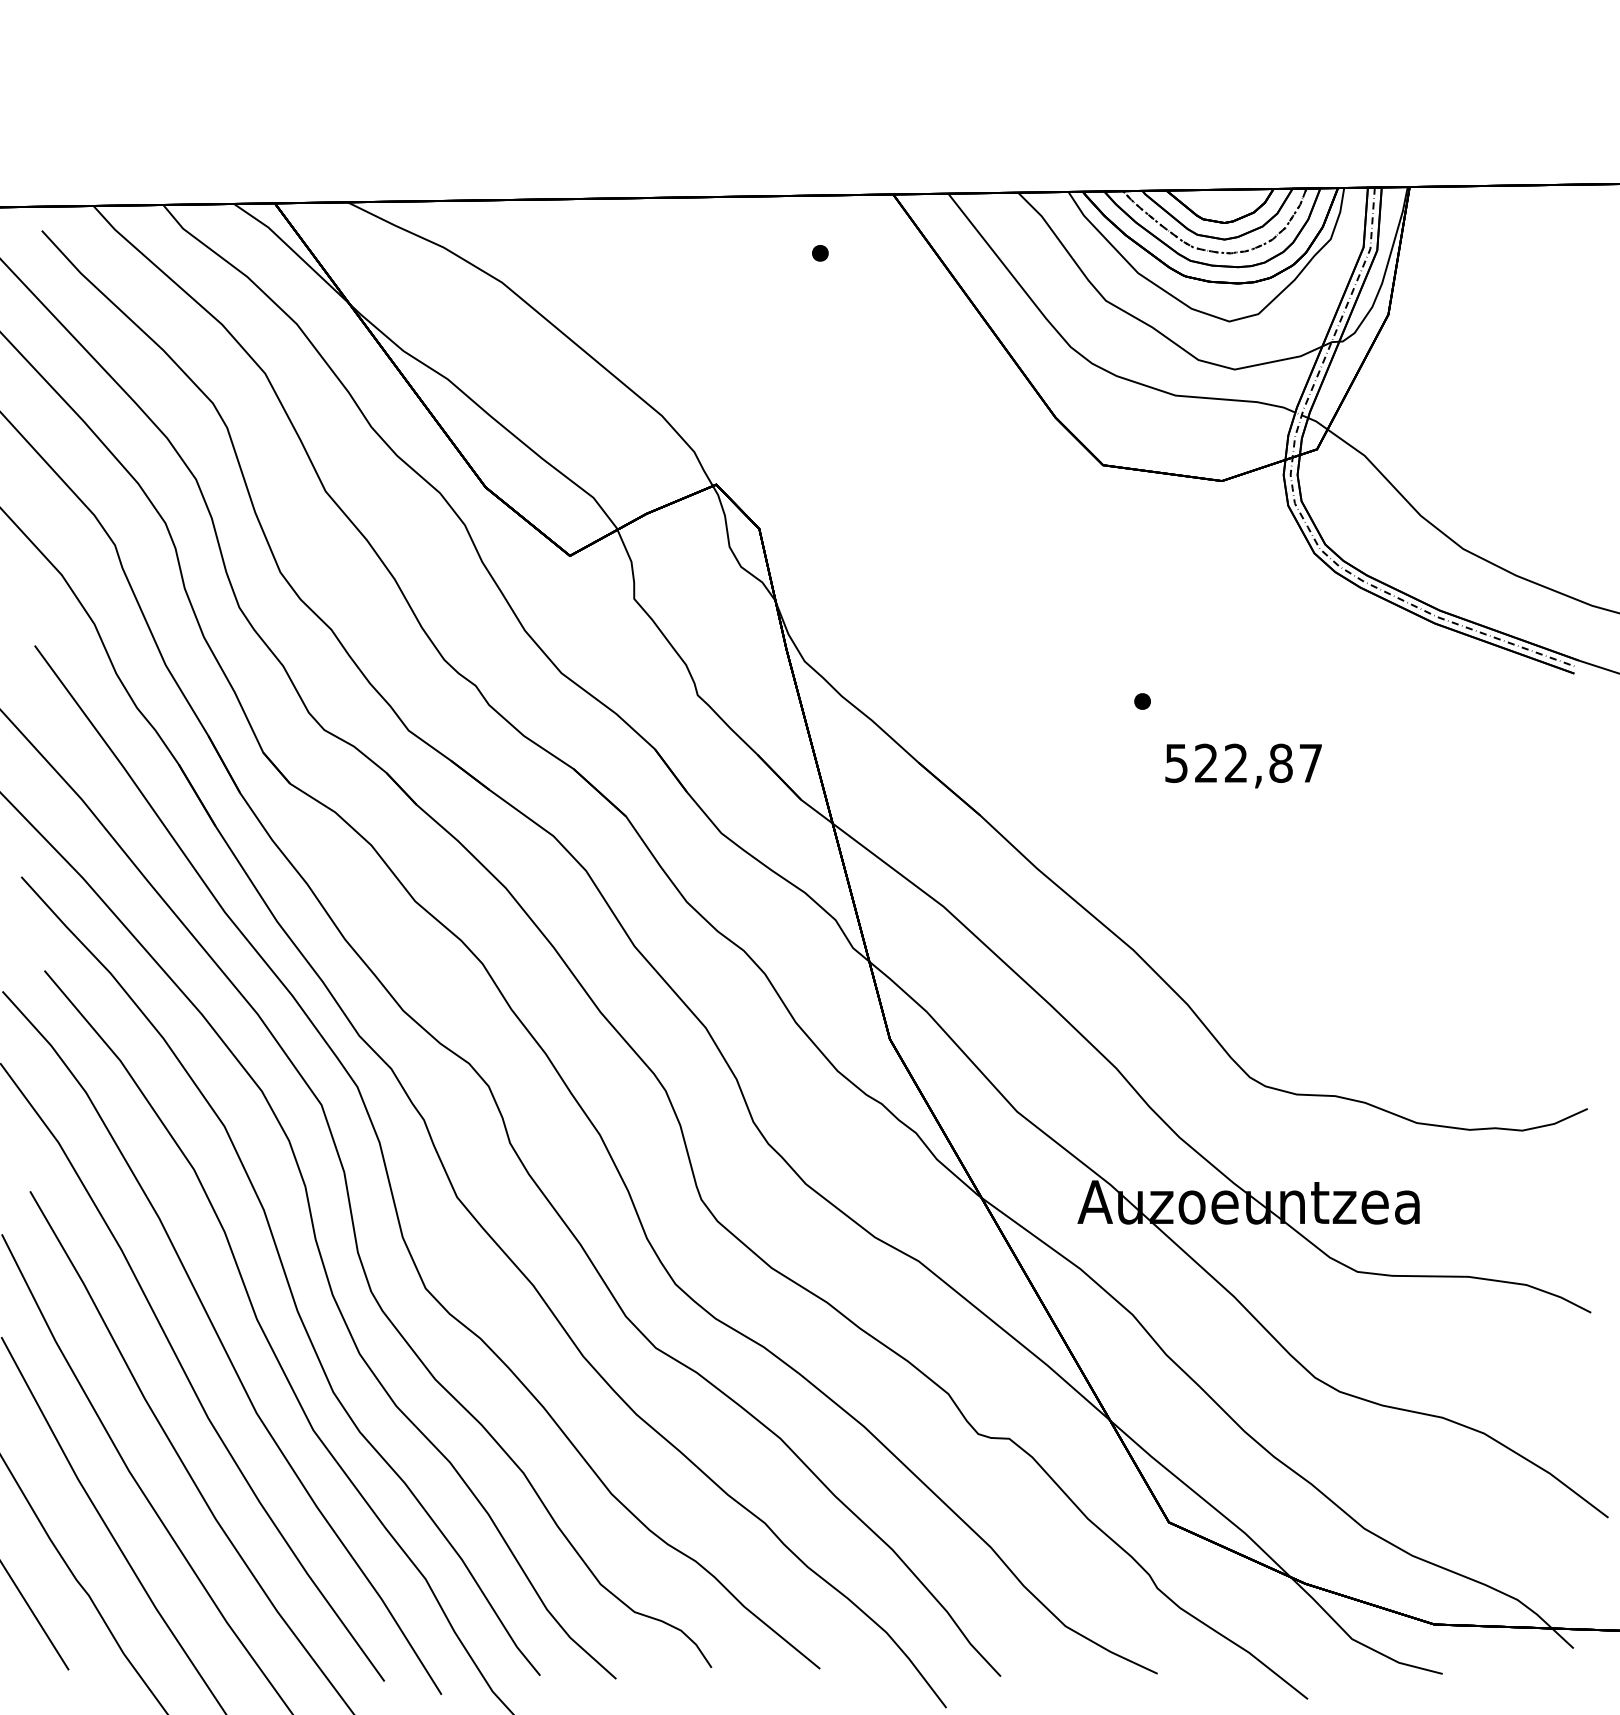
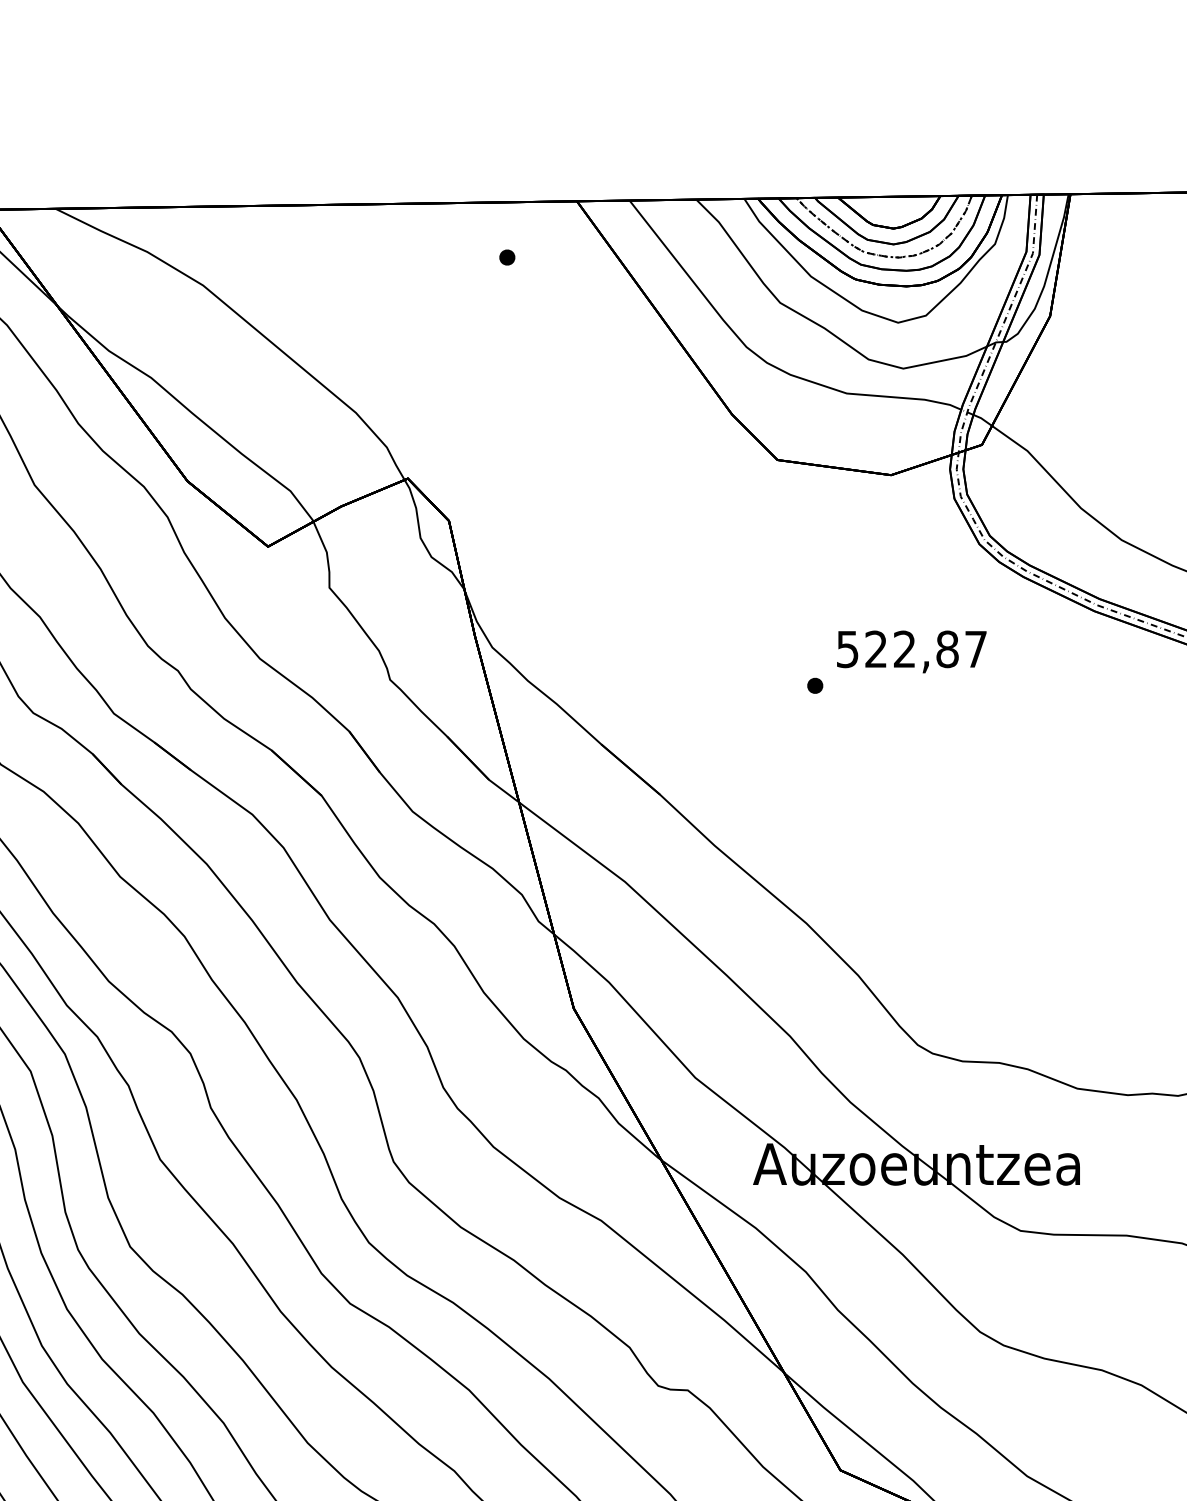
text: (1243, 765) -> (911, 651), moved

